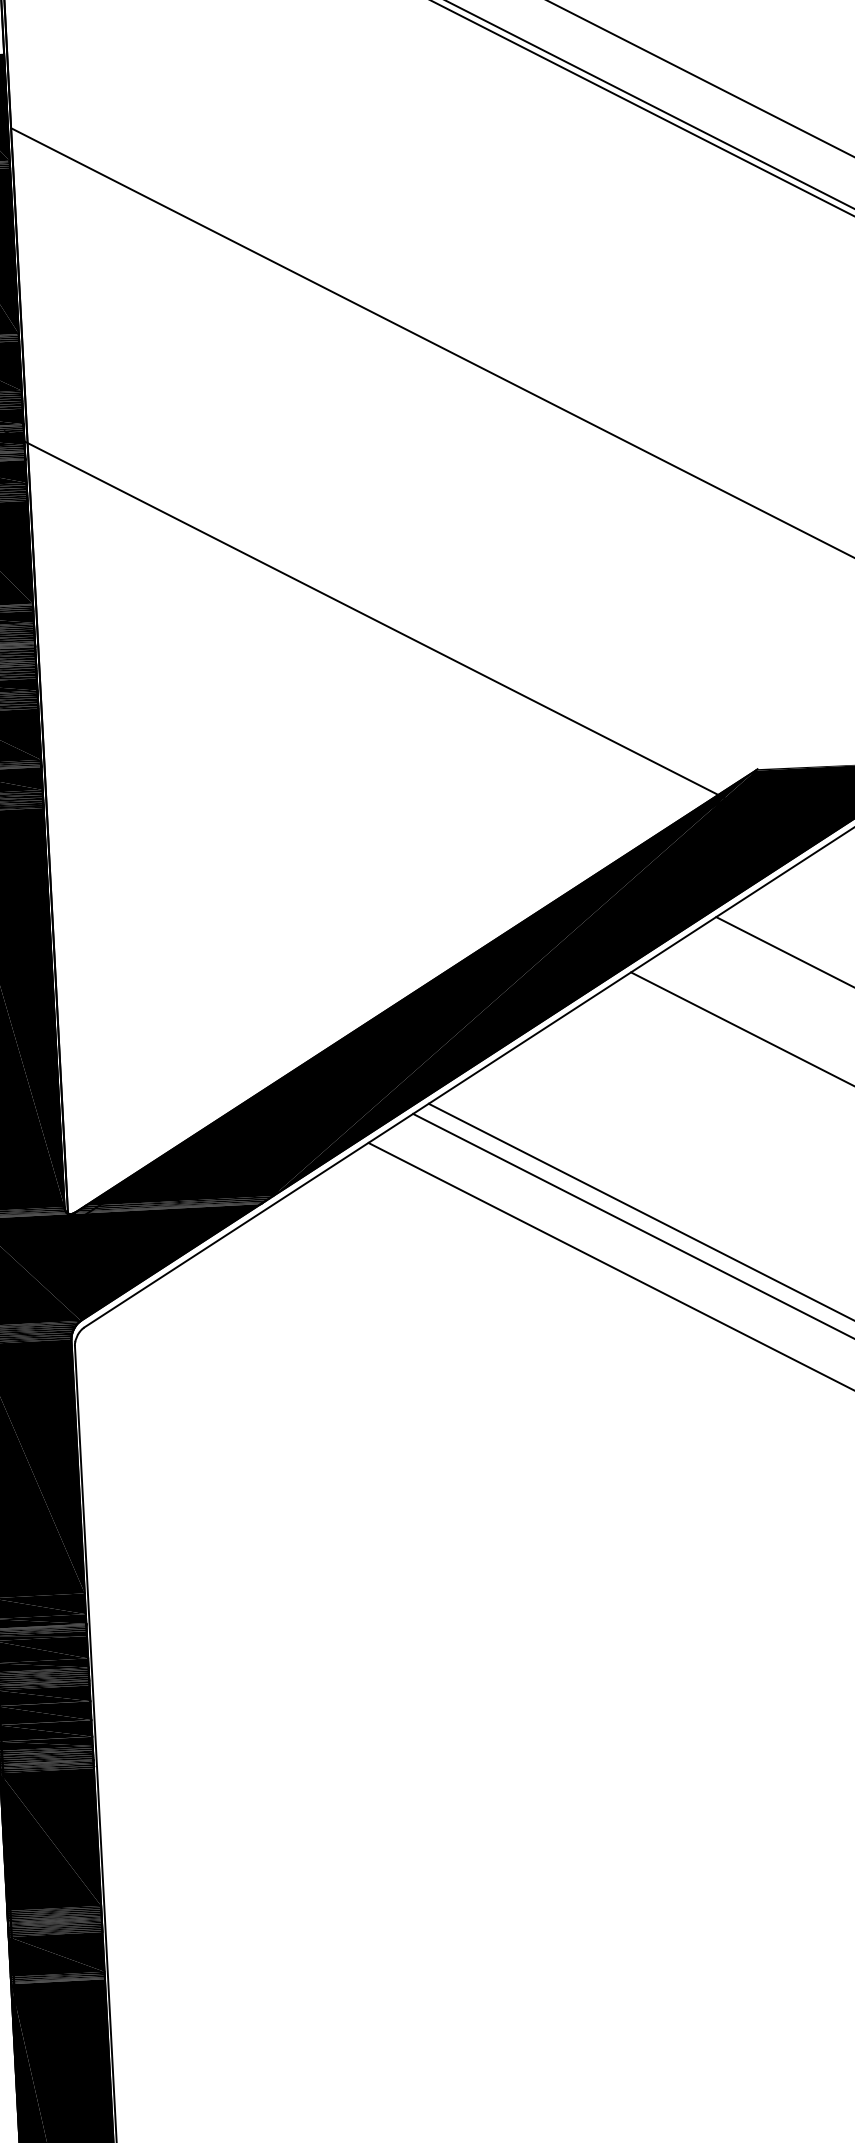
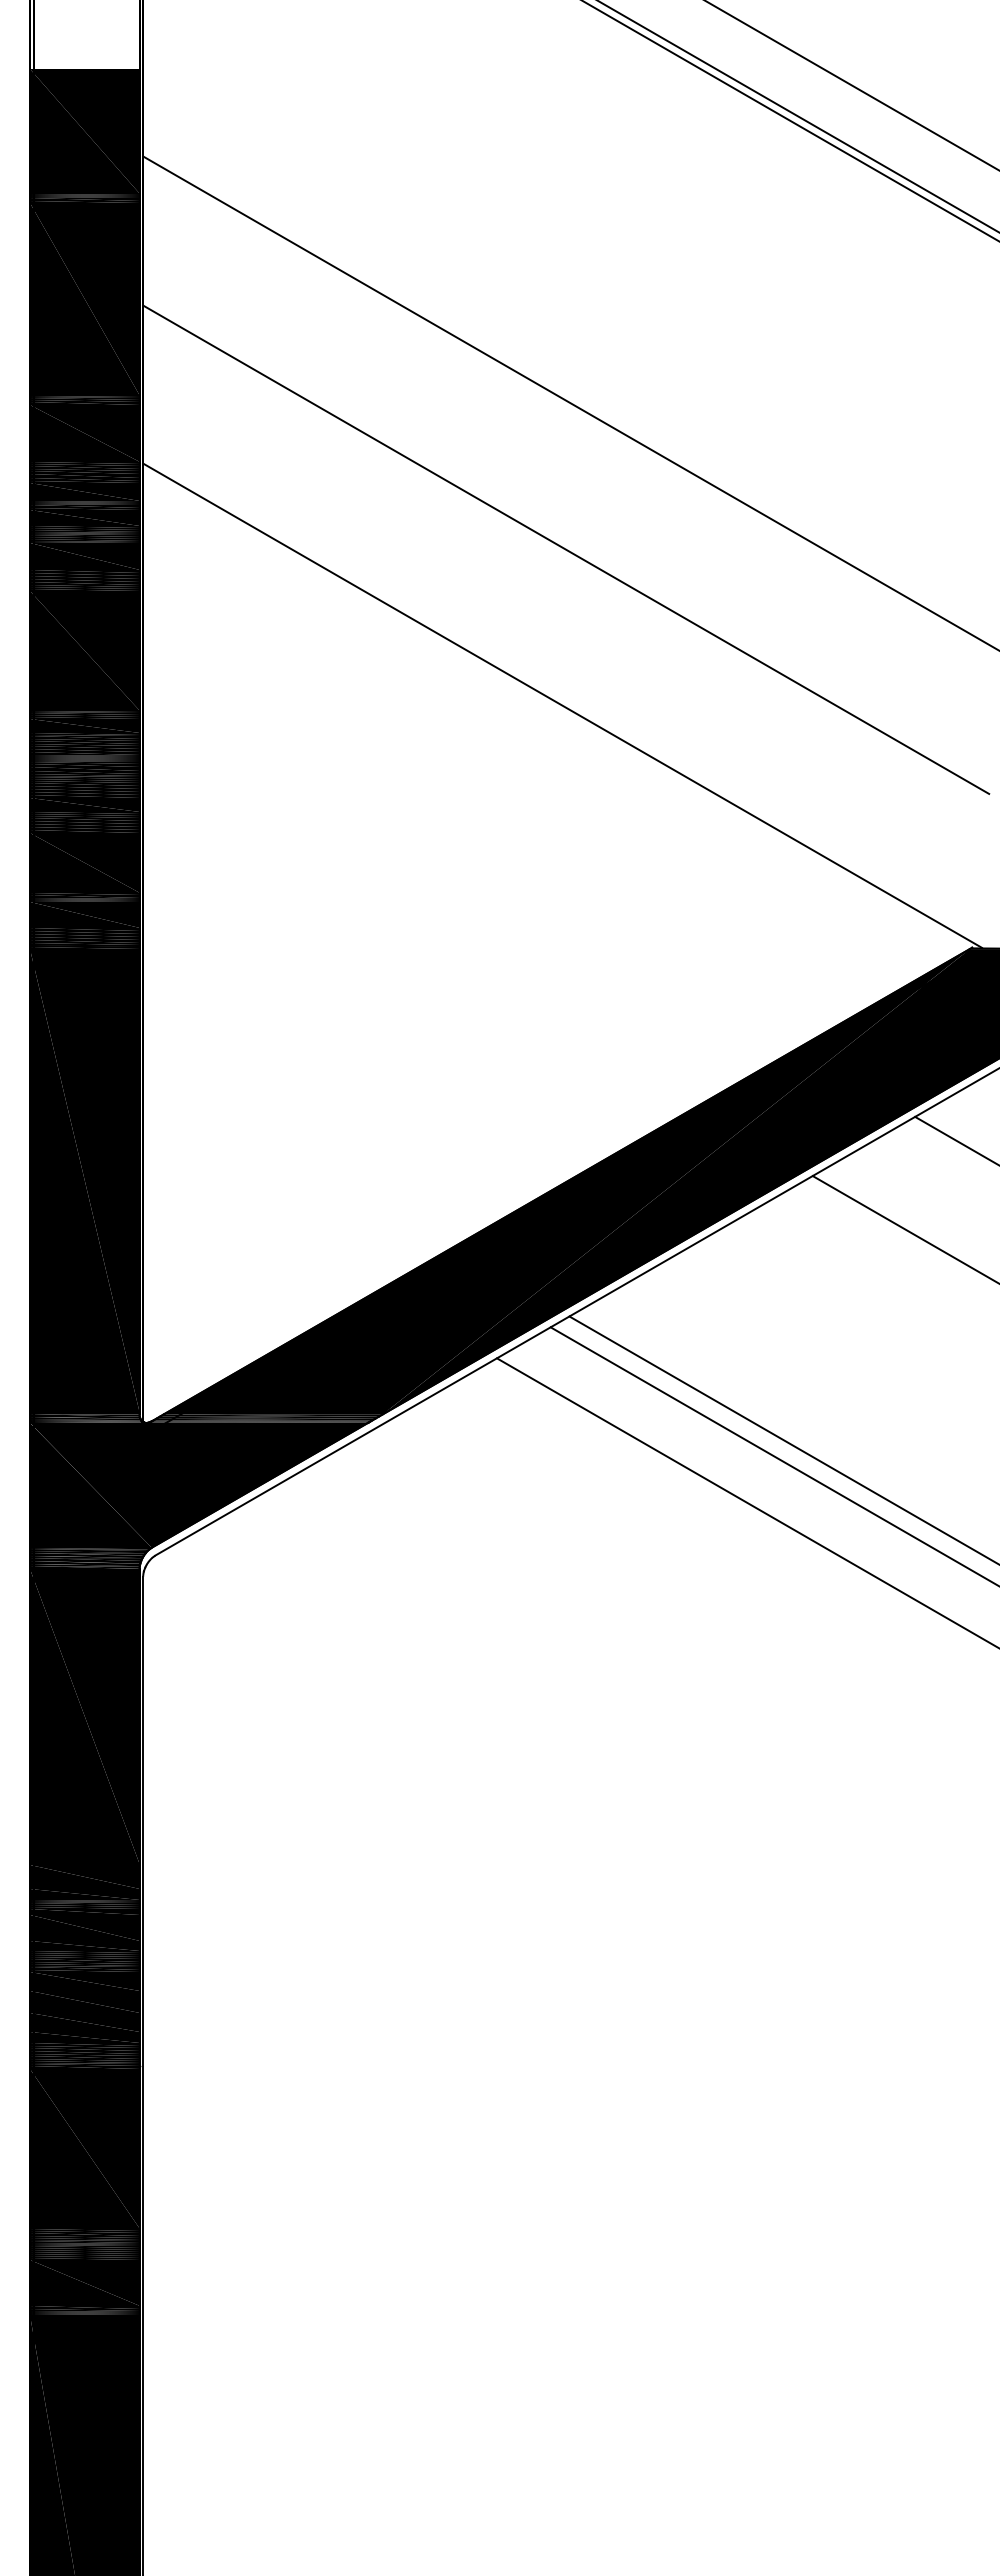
line: (391, 446) -> (566, 549), added
line: (375, 619) -> (562, 705), moved

